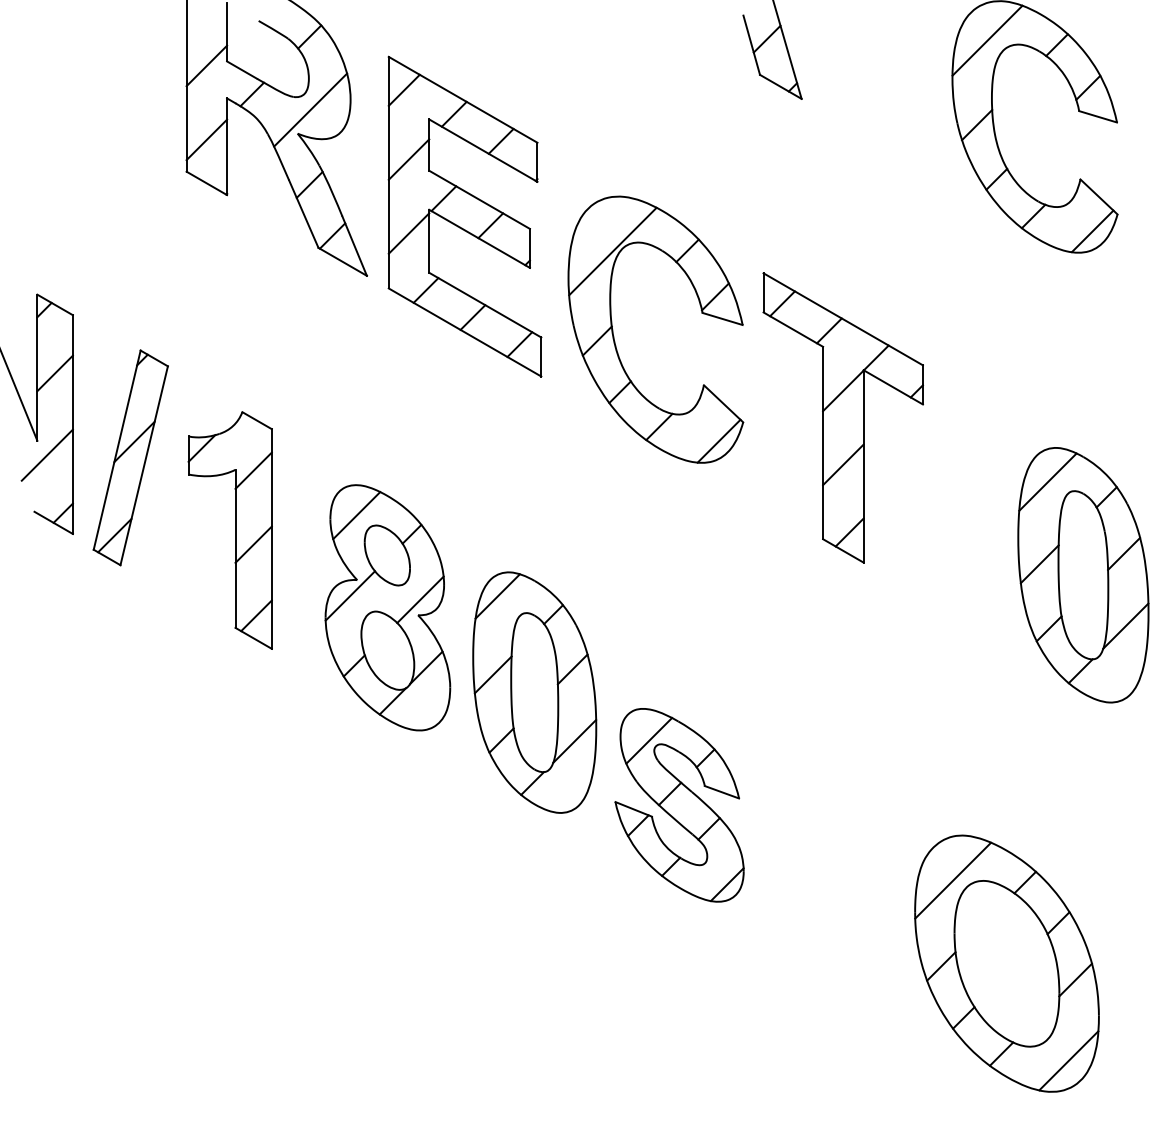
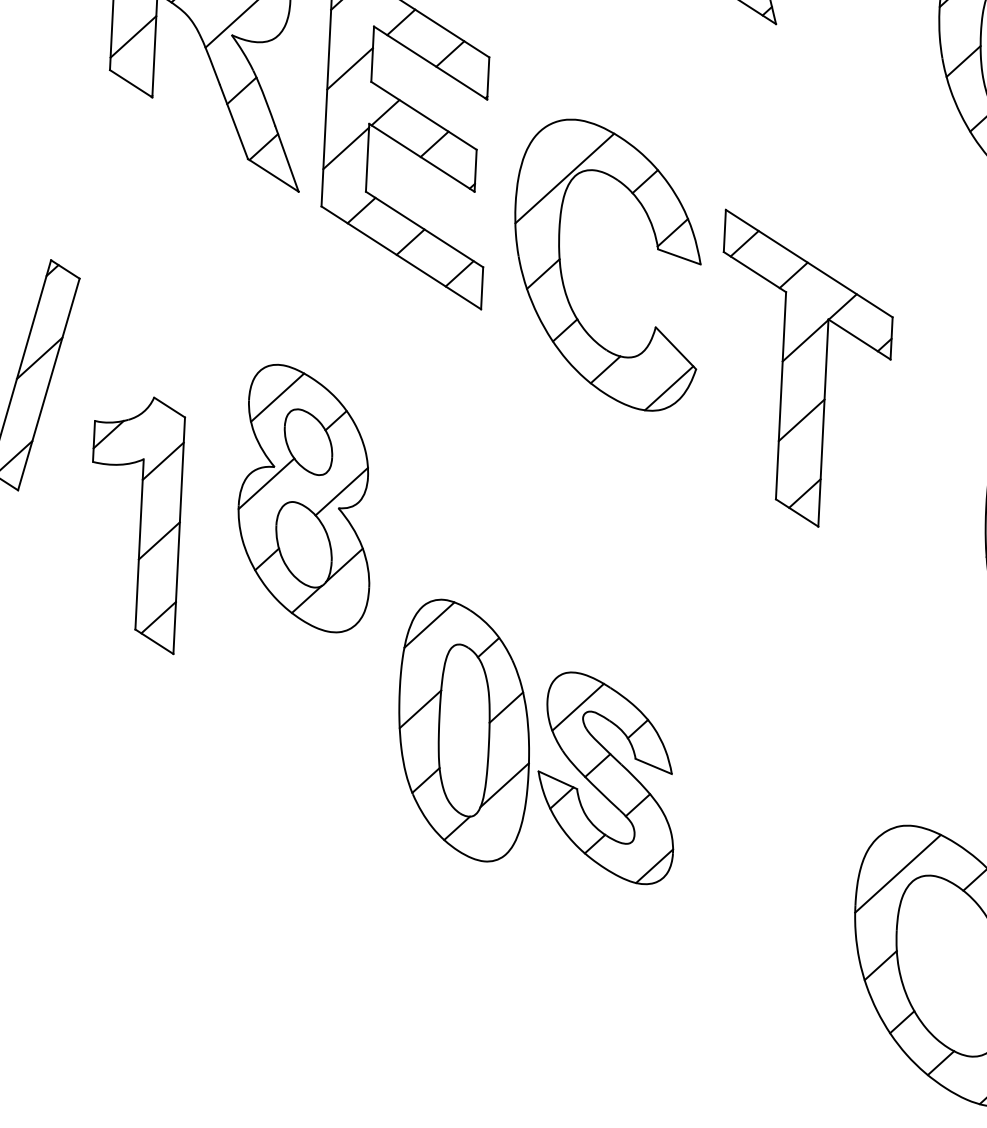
part: (229, 530) -> (134, 524), moved
part: (387, 607) -> (305, 498), moved
part: (534, 692) -> (463, 730), moved

